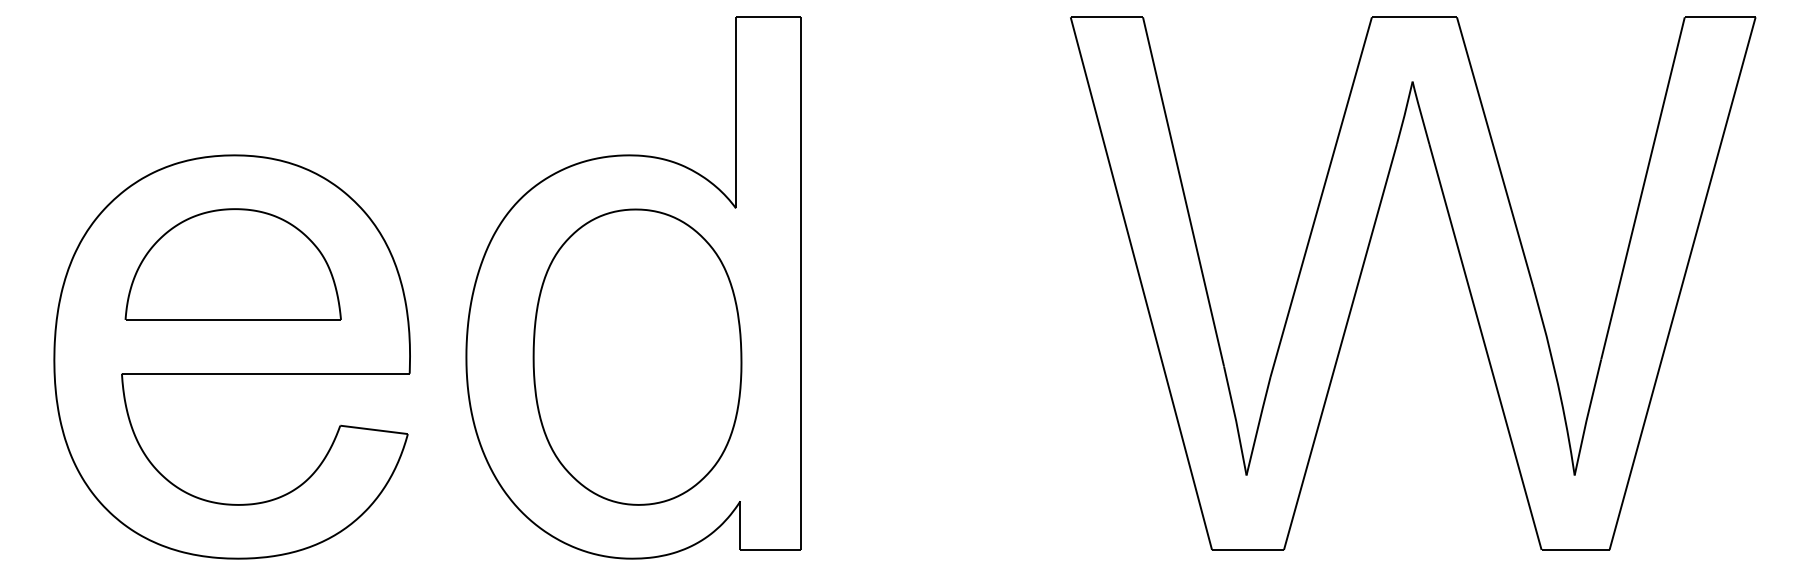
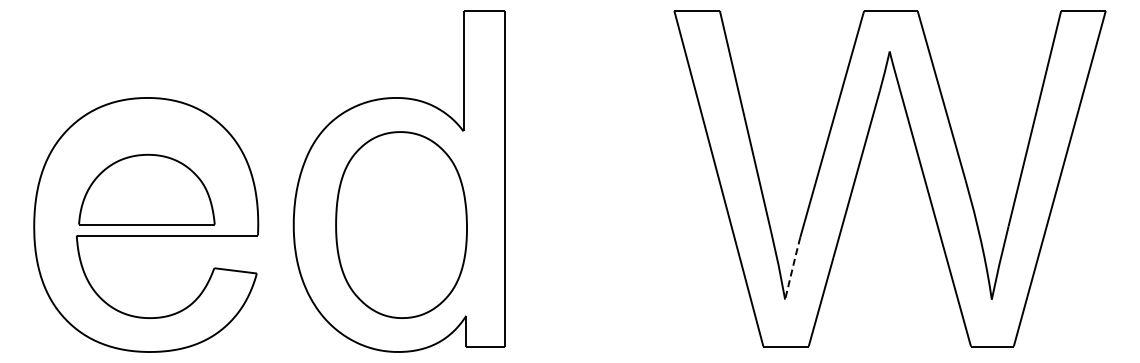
part: (232, 264) -> (146, 189), moved
line: (1258, 424) -> (792, 267), solid -> dashed

